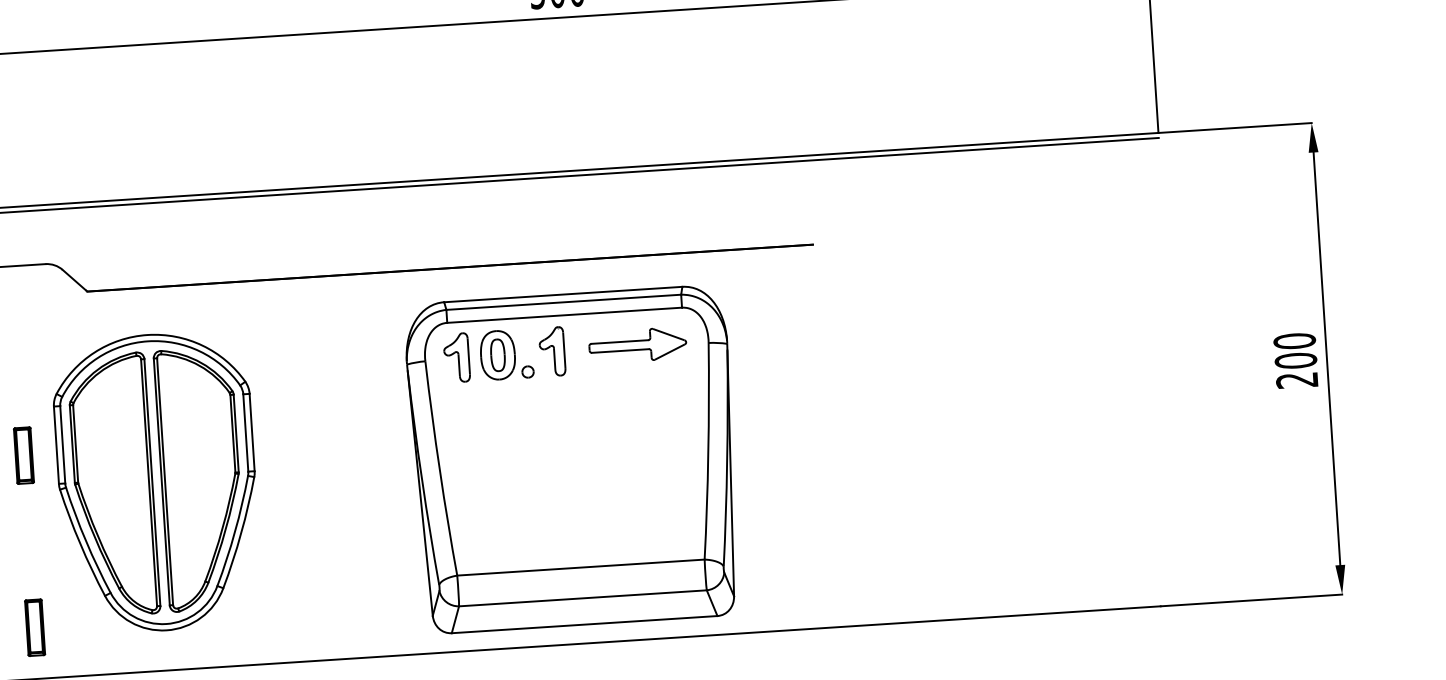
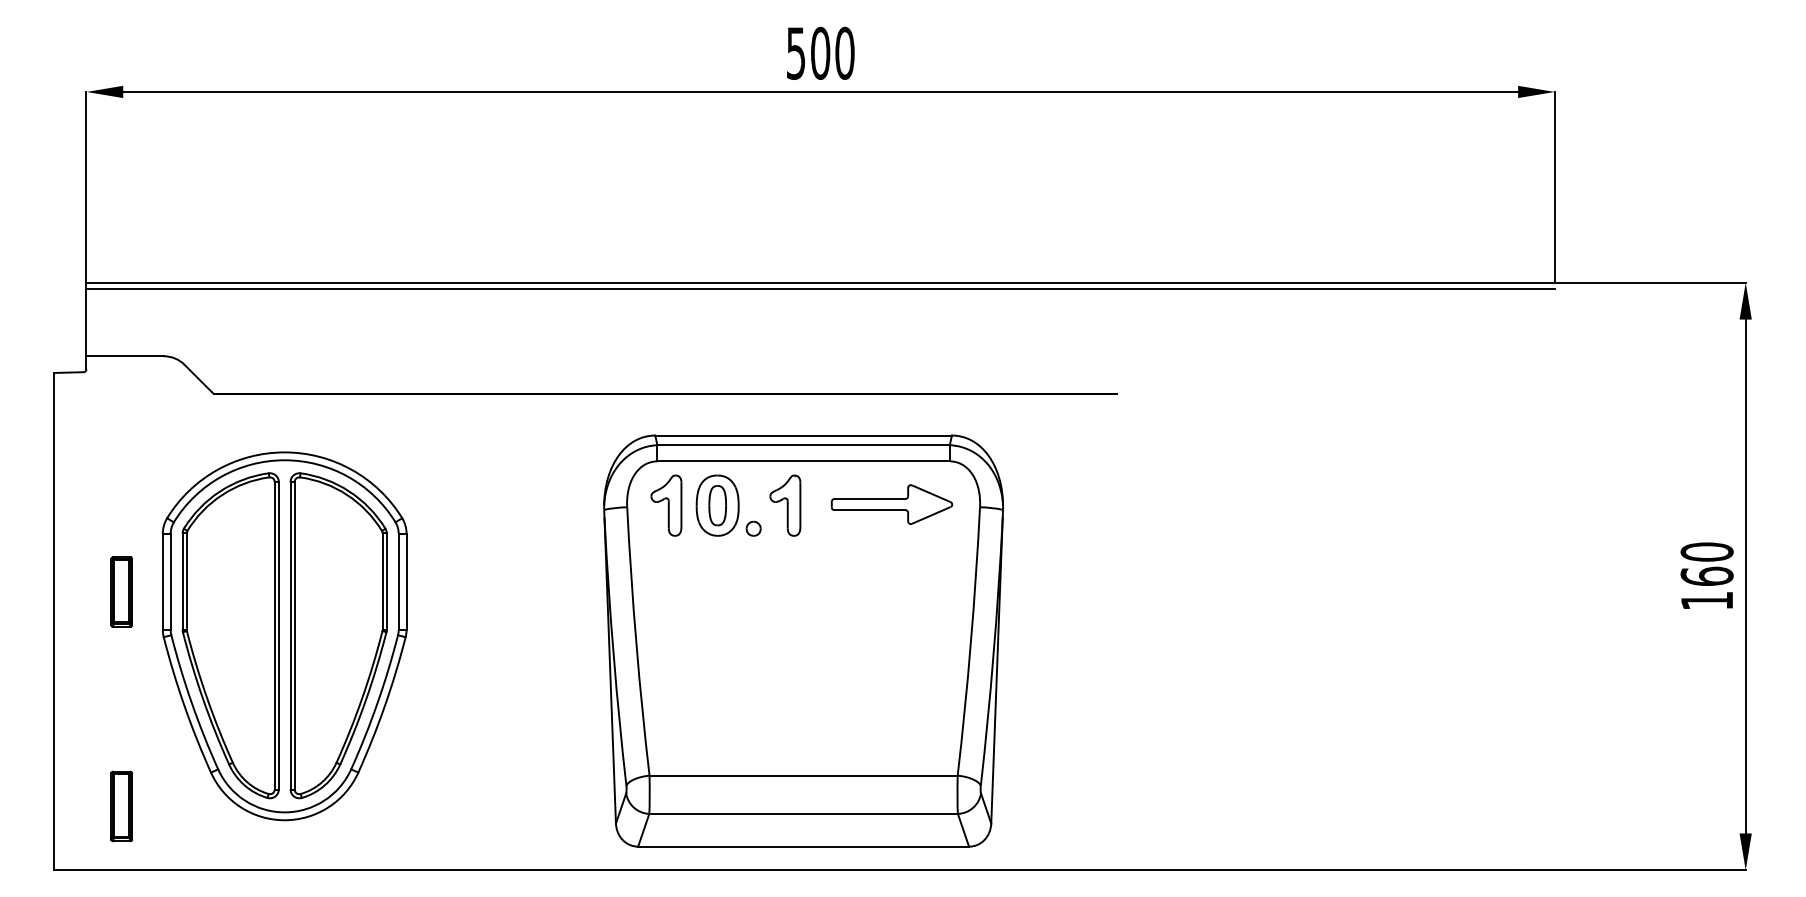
text: (1296, 370) -> (1706, 588), 200 -> 160

